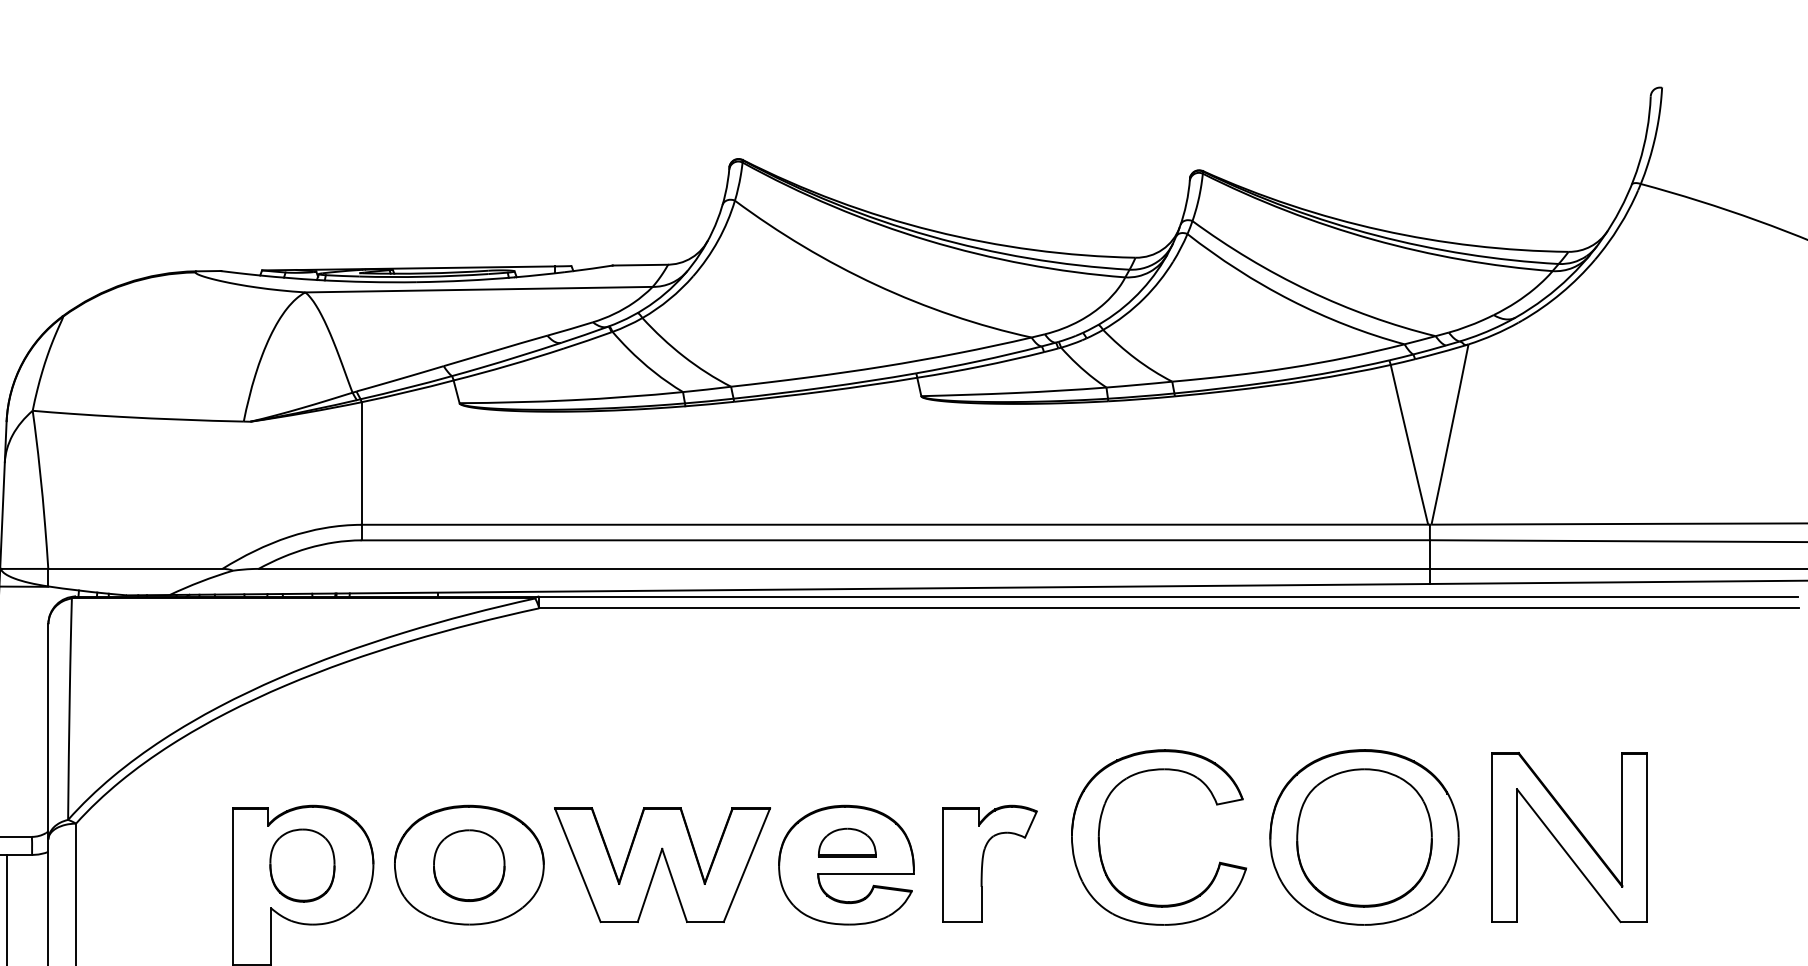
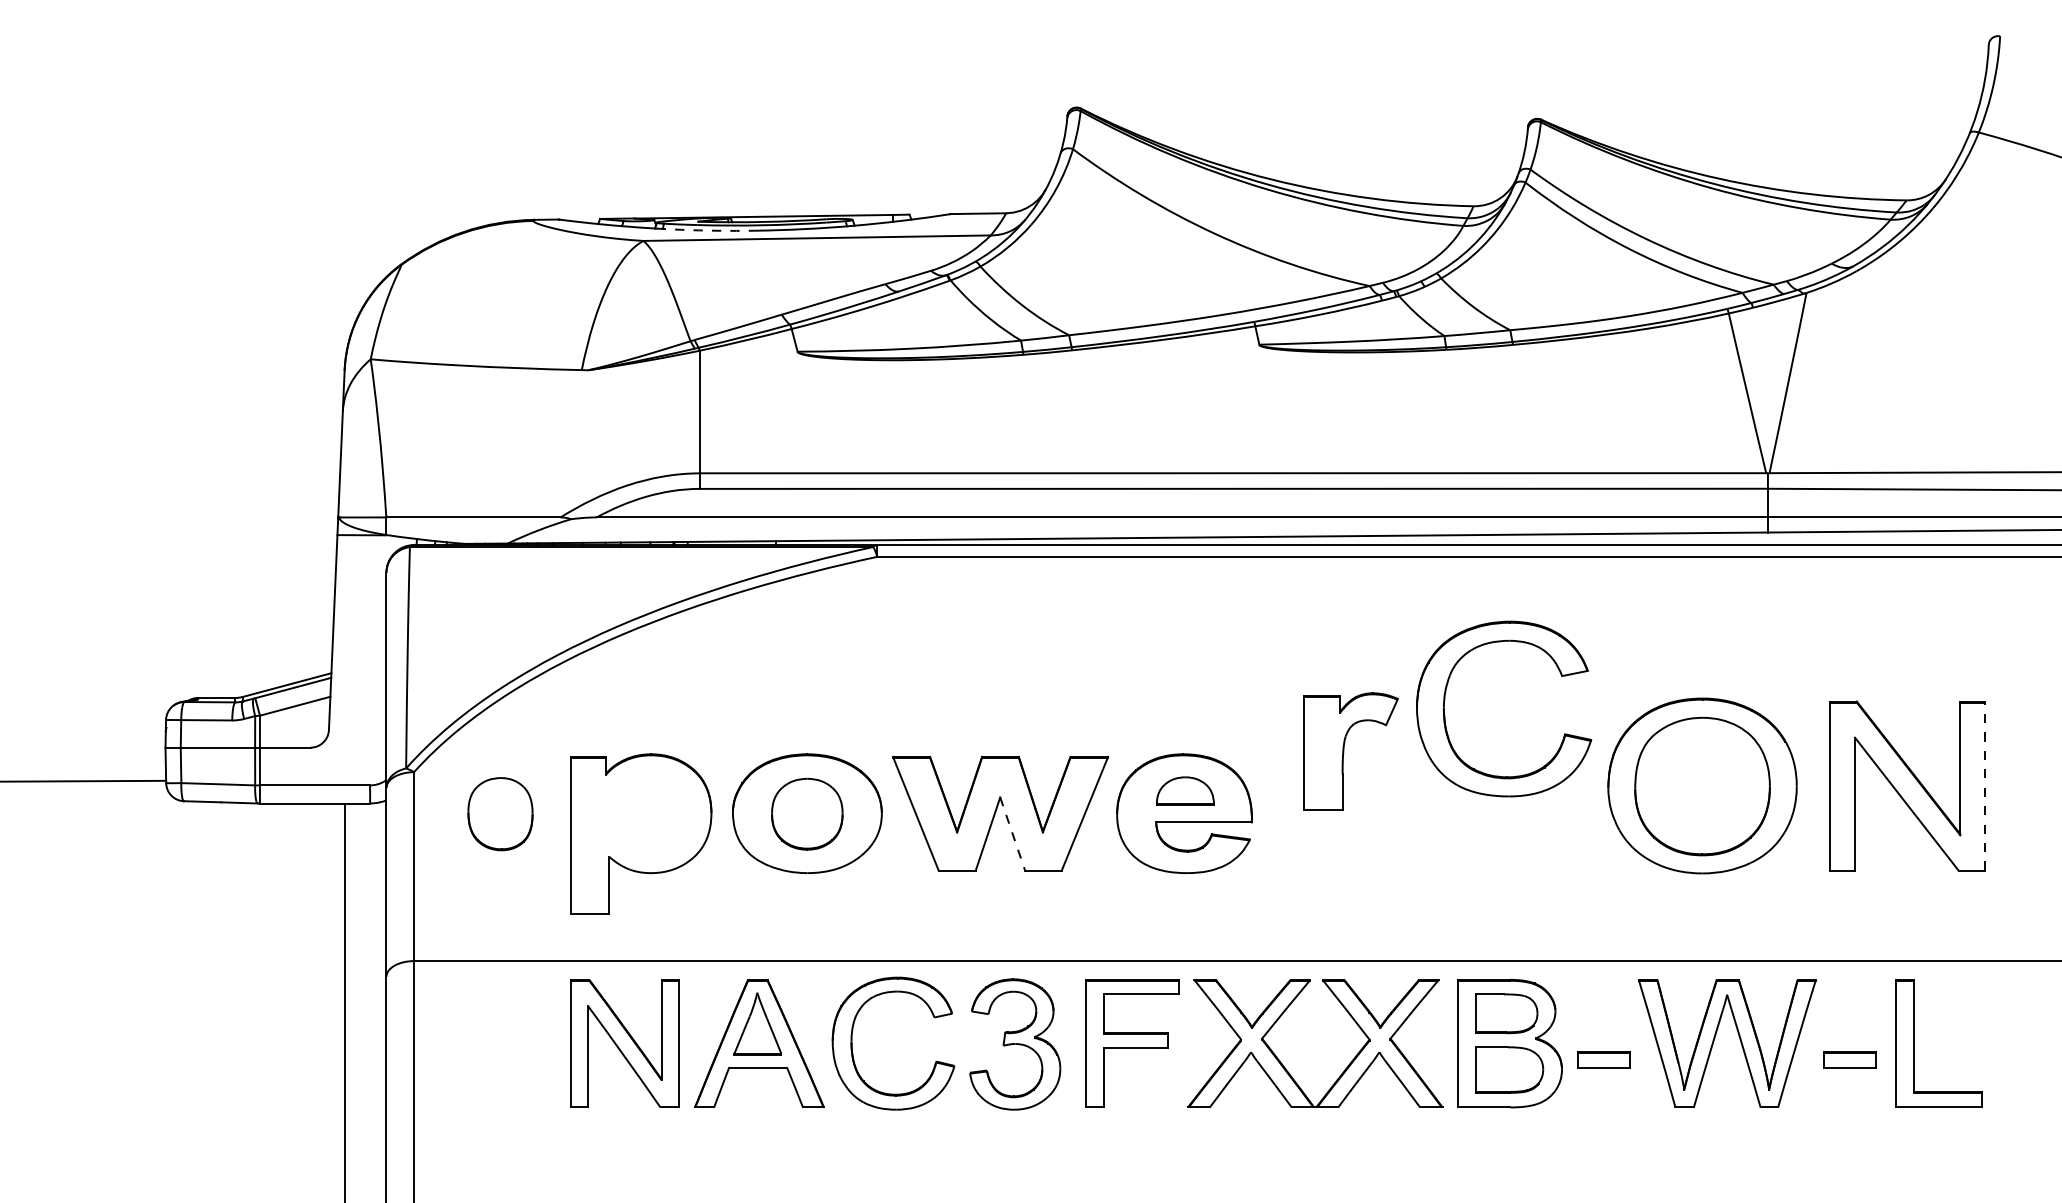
arc: (367, 281) -> (705, 230), solid -> dashed
line: (1647, 836) -> (1985, 785), solid -> dashed
part: (1100, 843) -> (1445, 715), moved
part: (989, 863) -> (1350, 751), moved
part: (302, 865) -> (500, 814), moved
line: (674, 885) -> (1012, 834), solid -> dashed

